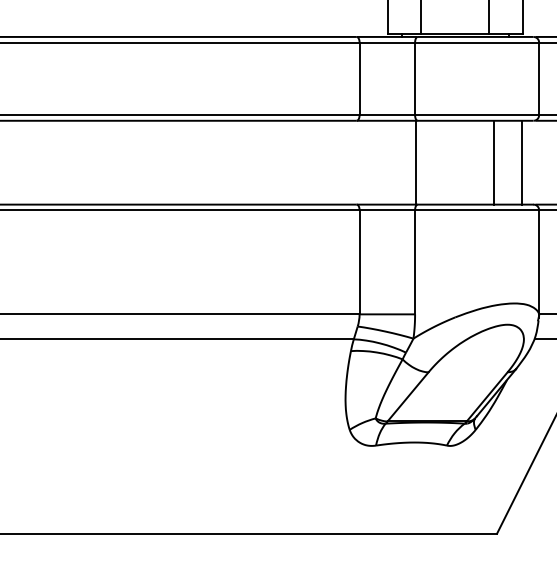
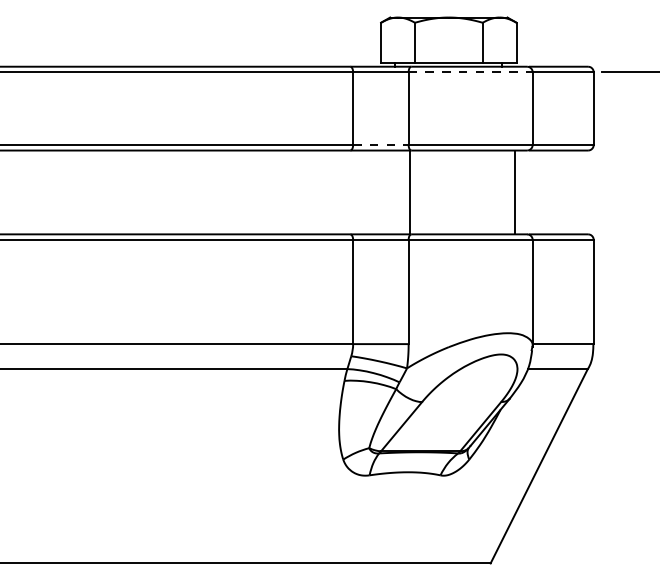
line: (477, 42) -> (471, 72), solid -> dashed
line: (386, 114) -> (380, 144), solid -> dashed
line: (493, 162) -> (487, 192), removed

